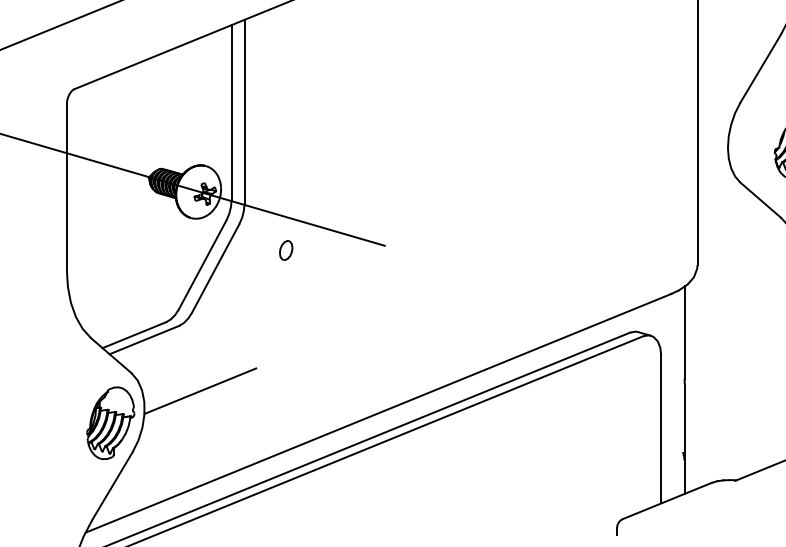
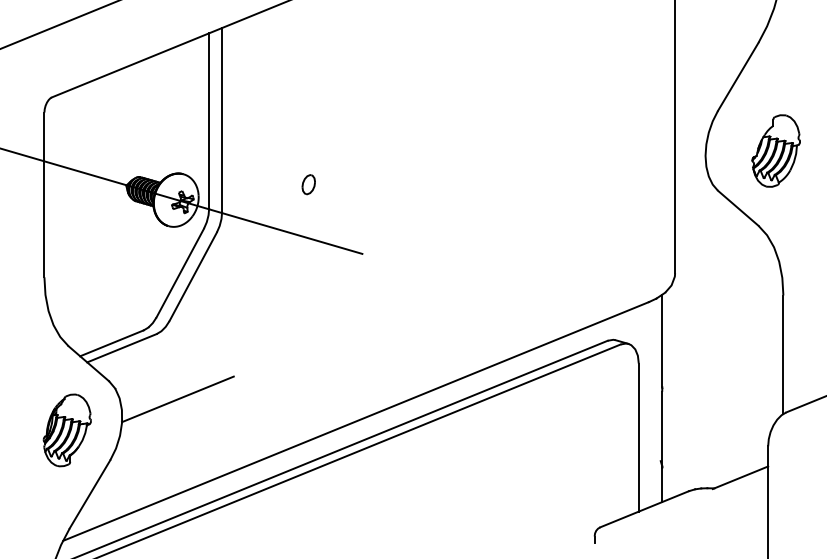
part: (285, 250) -> (308, 184), moved
part: (109, 423) -> (66, 430), moved

